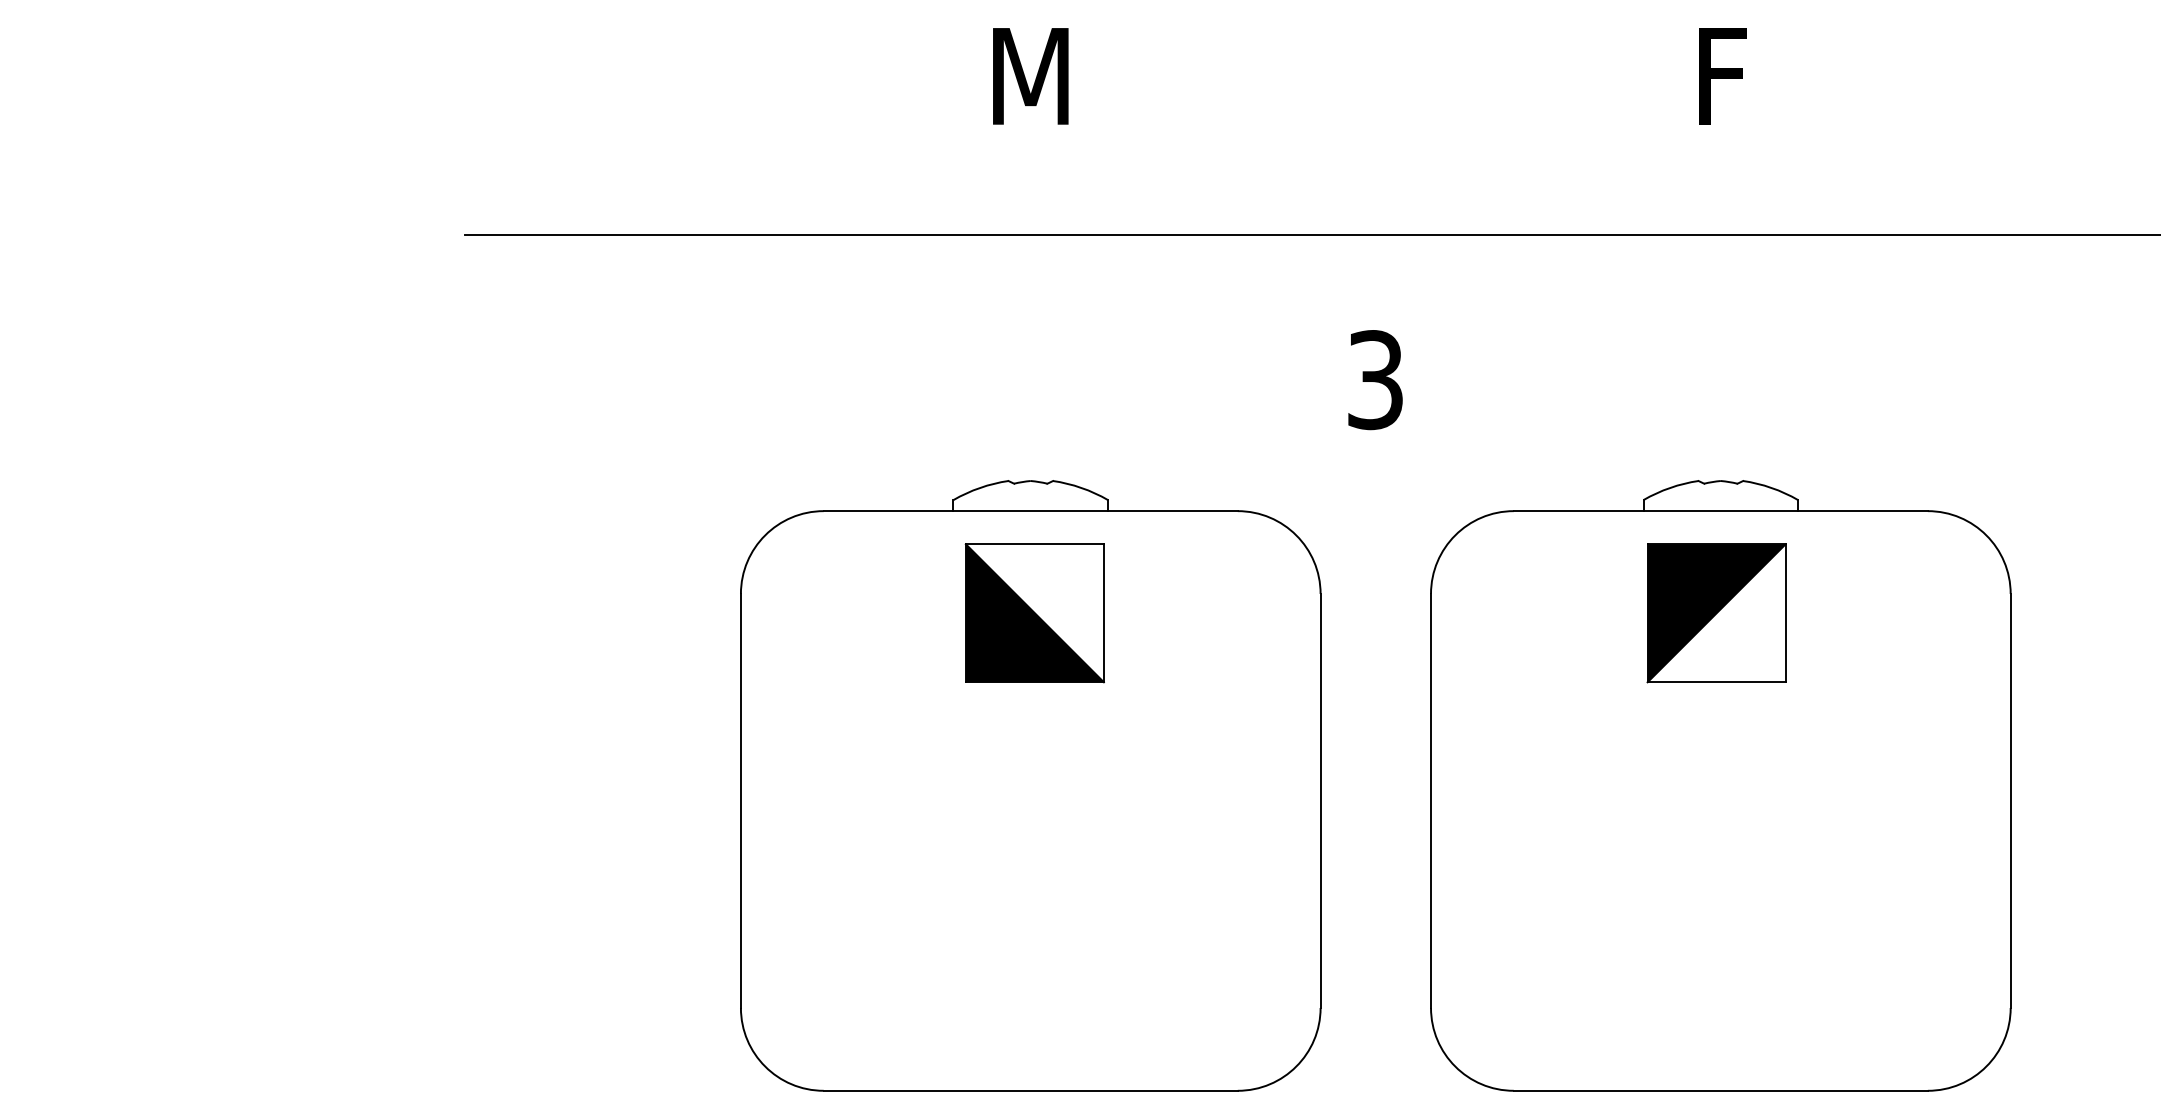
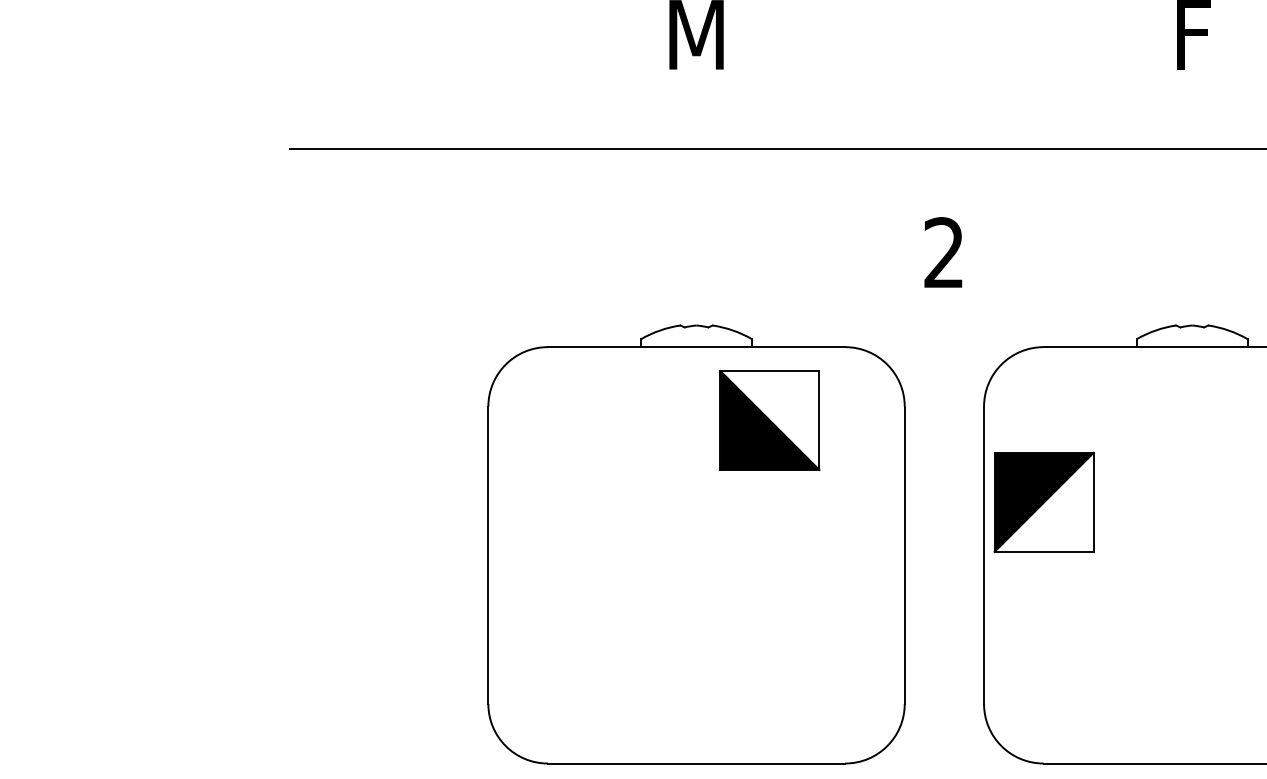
text: (1375, 380) -> (944, 253), 3 -> 2
part: (1034, 613) -> (769, 420), moved
part: (1716, 613) -> (1044, 502), moved

